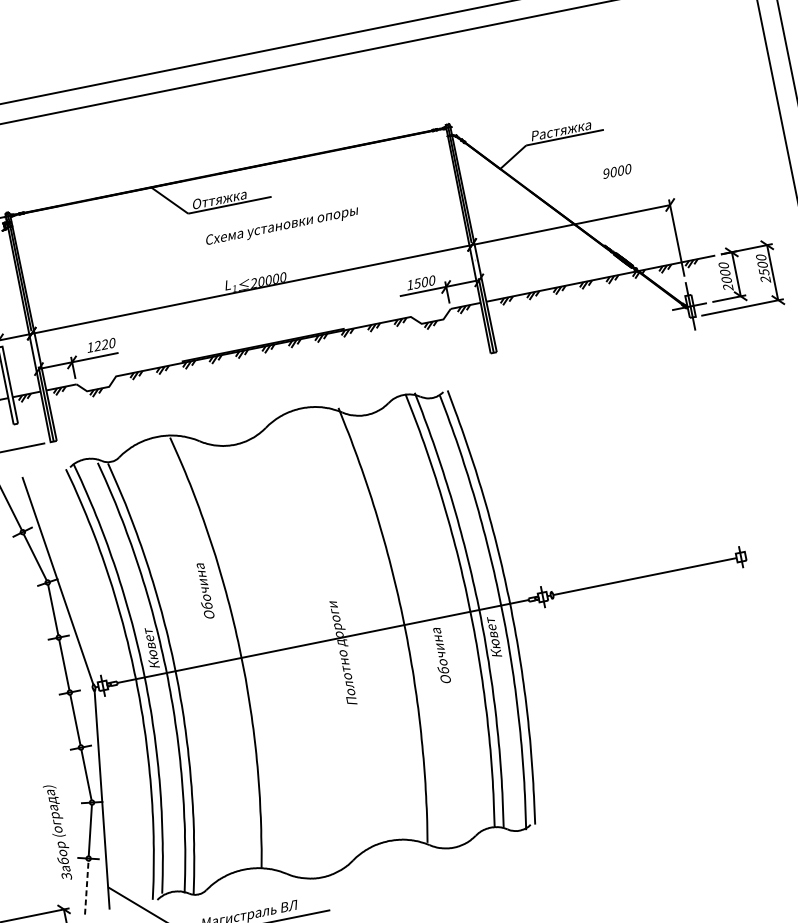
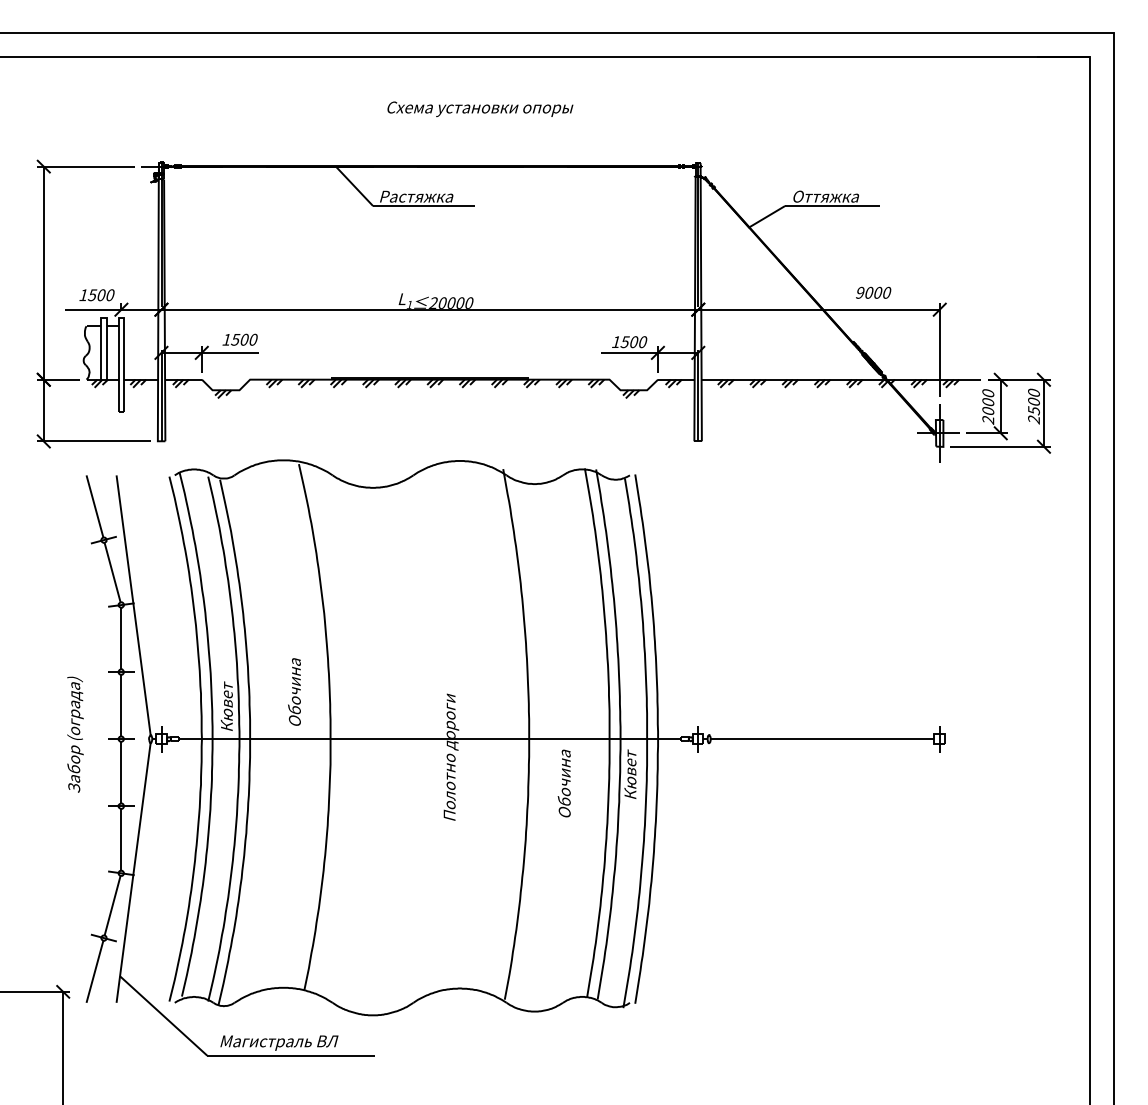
text: (561, 130) -> (829, 196), Растяжка -> Оттяжка
text: (617, 171) -> (873, 292), moved
text: (222, 198) -> (416, 196), Оттяжка -> Растяжка
text: (282, 226) -> (480, 109), moved
text: (100, 345) -> (239, 339), 1220 -> 1500
text: (204, 590) -> (294, 691), moved
text: (59, 832) -> (75, 734), moved
line: (87, 887) -> (95, 971), dashed -> solid

